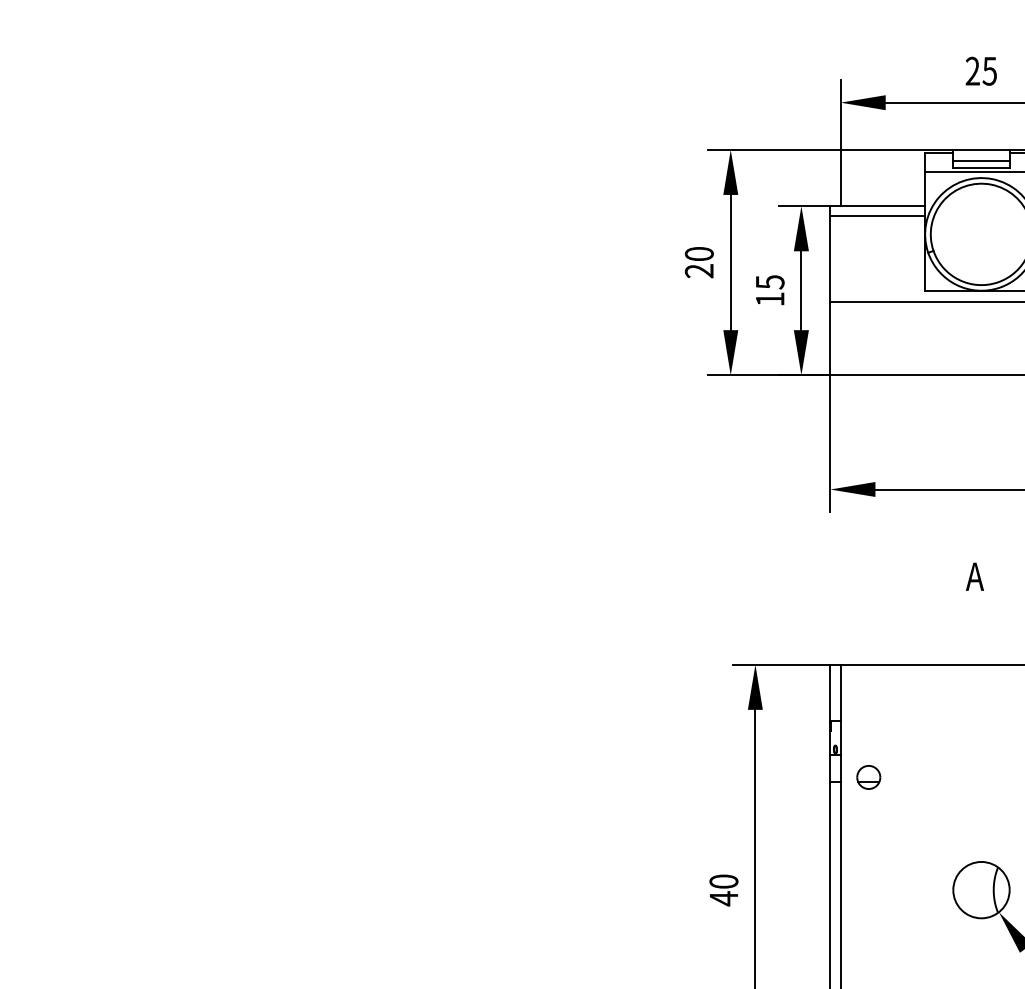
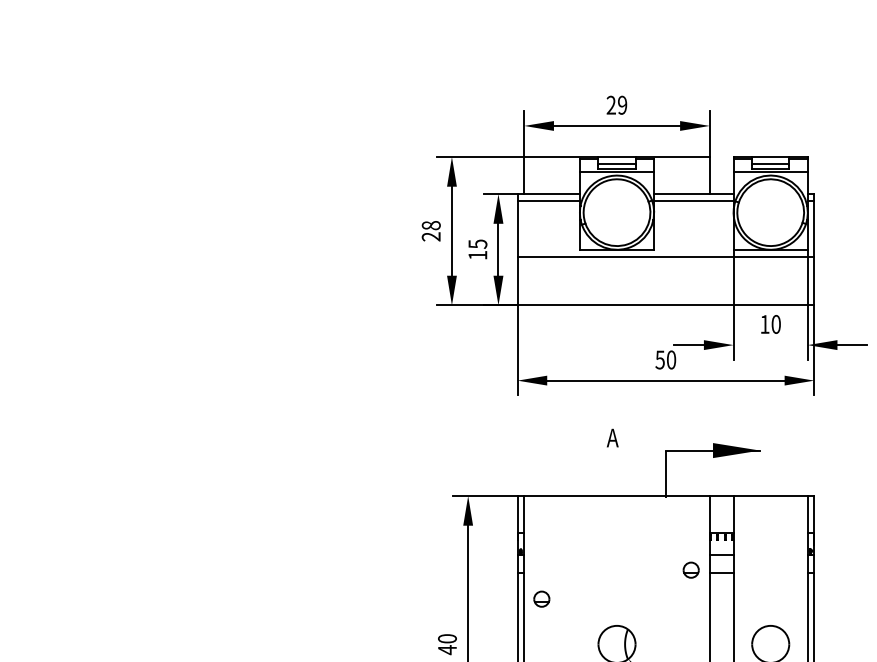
text: (989, 70) -> (622, 104), 25 -> 29
text: (699, 253) -> (431, 225), 20 -> 28
part: (868, 776) -> (541, 598), moved

